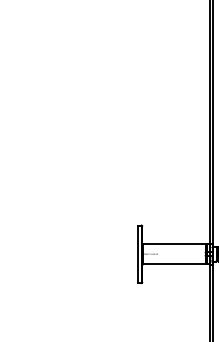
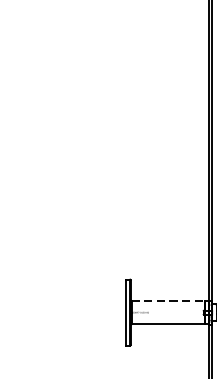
line: (174, 244) -> (167, 301), solid -> dashed

